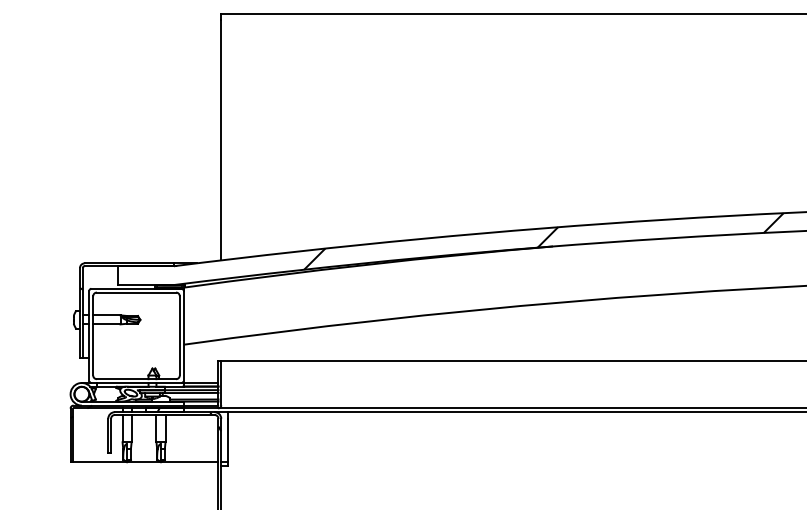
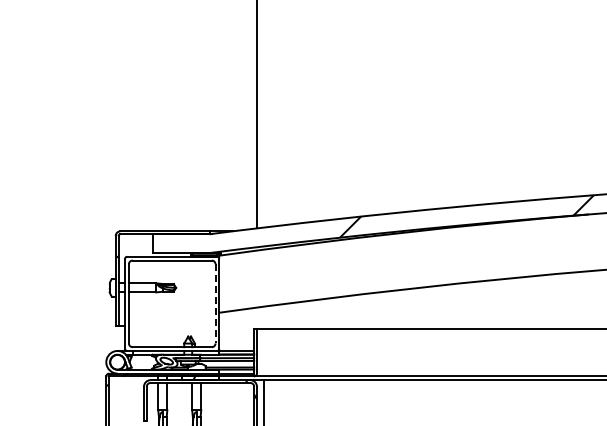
line: (179, 335) -> (215, 303), solid -> dashed

